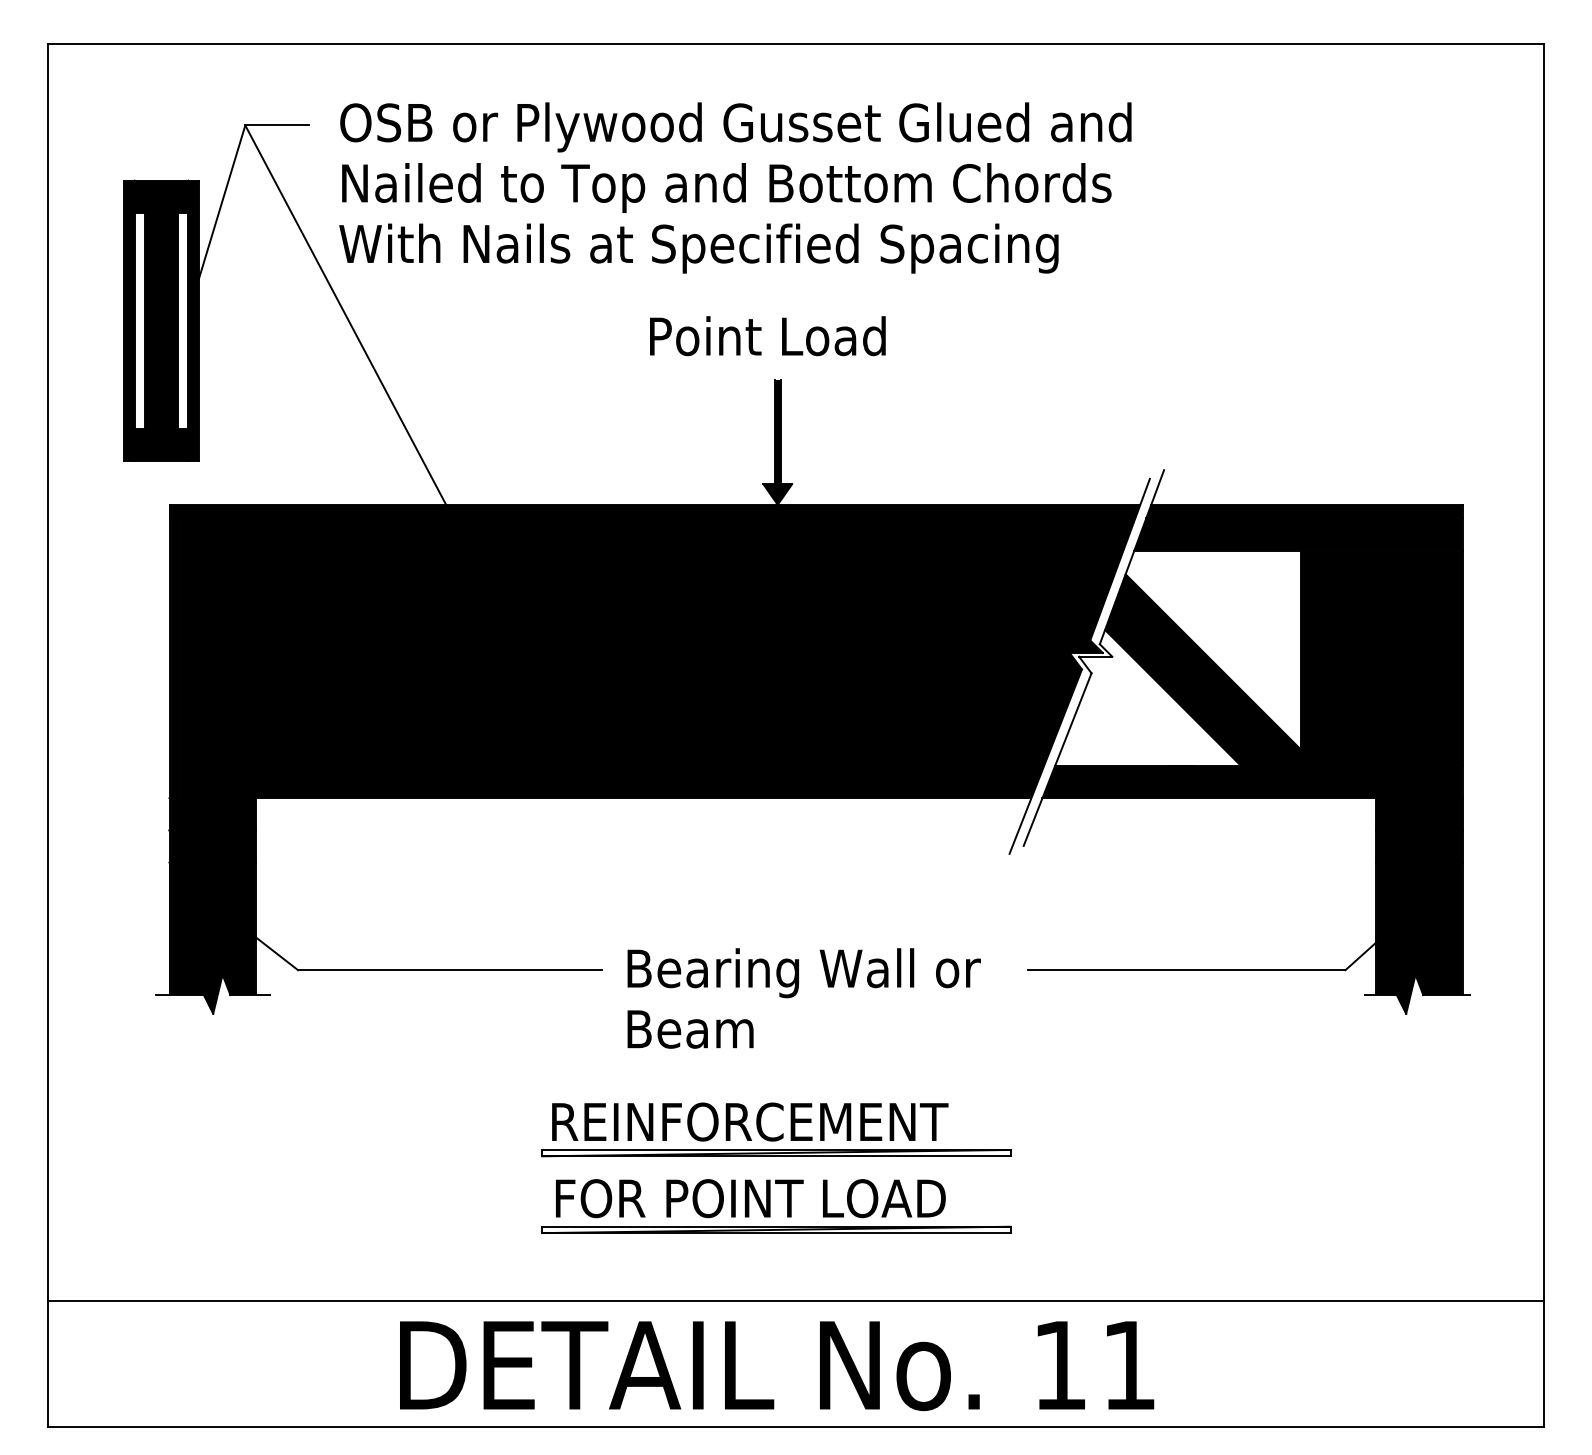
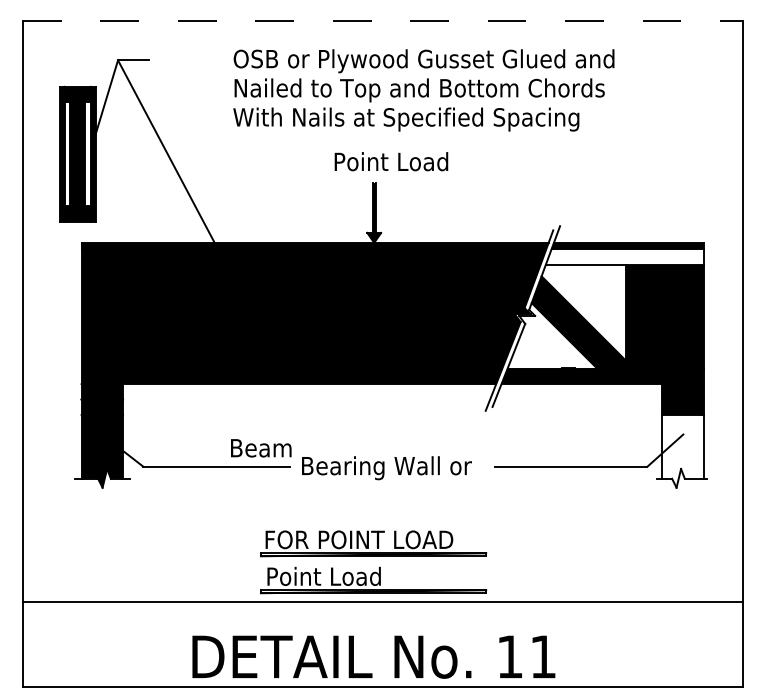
line: (797, 44) -> (383, 21), solid -> dashed
text: (734, 188) -> (423, 90), moved
text: (767, 335) -> (391, 161), moved
fill: (1297, 533) -> (624, 256), removed
fill: (1418, 938) -> (682, 451), removed
text: (691, 1029) -> (261, 448), moved
text: (751, 1121) -> (361, 539), REINFORCEMENT -> FOR POINT LOAD
text: (751, 1196) -> (361, 575), FOR POINT LOAD -> Point Load
line: (794, 1302) -> (382, 602), moved

